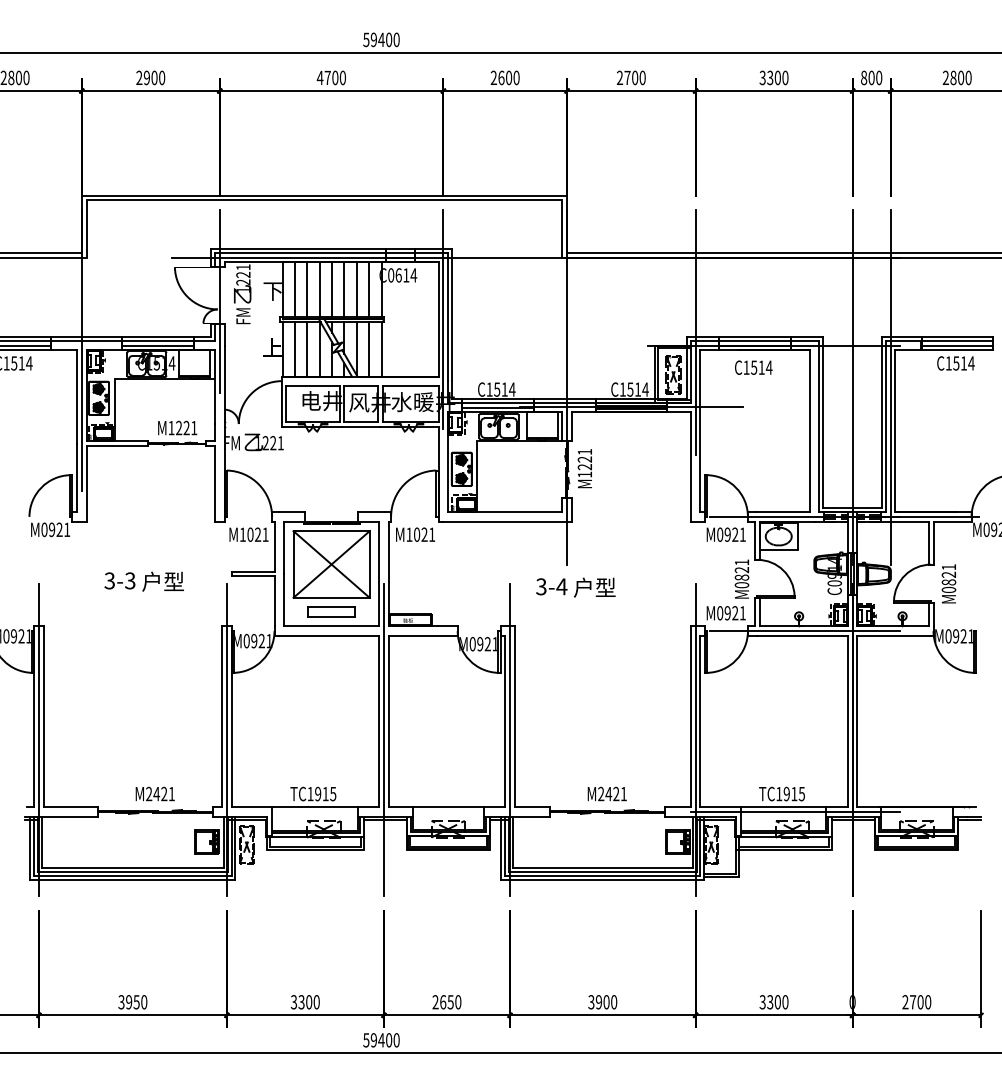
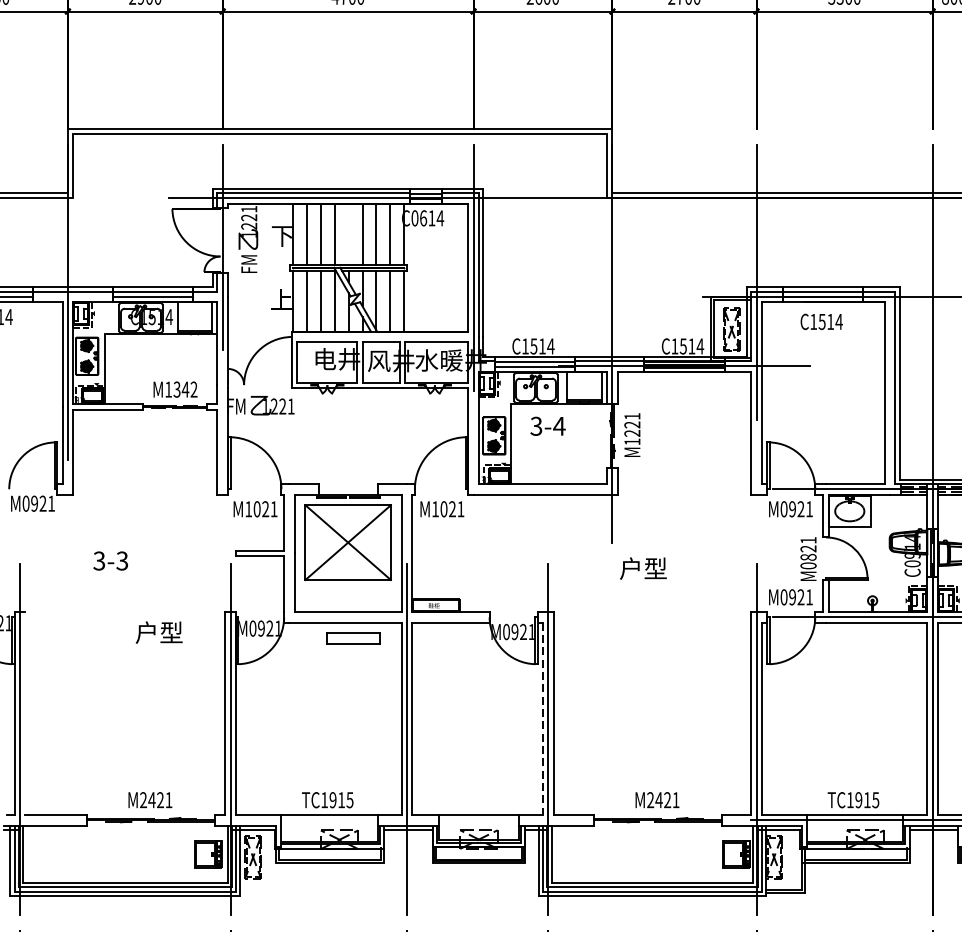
line: (332, 289) -> (349, 234), removed
text: (186, 427) -> (185, 388), M1221 -> M1342
text: (162, 581) -> (158, 632), moved
text: (551, 586) -> (547, 425), moved
part: (331, 611) -> (353, 637), moved
line: (43, 716) -> (24, 713), removed
line: (505, 721) -> (543, 718), solid -> dashed

